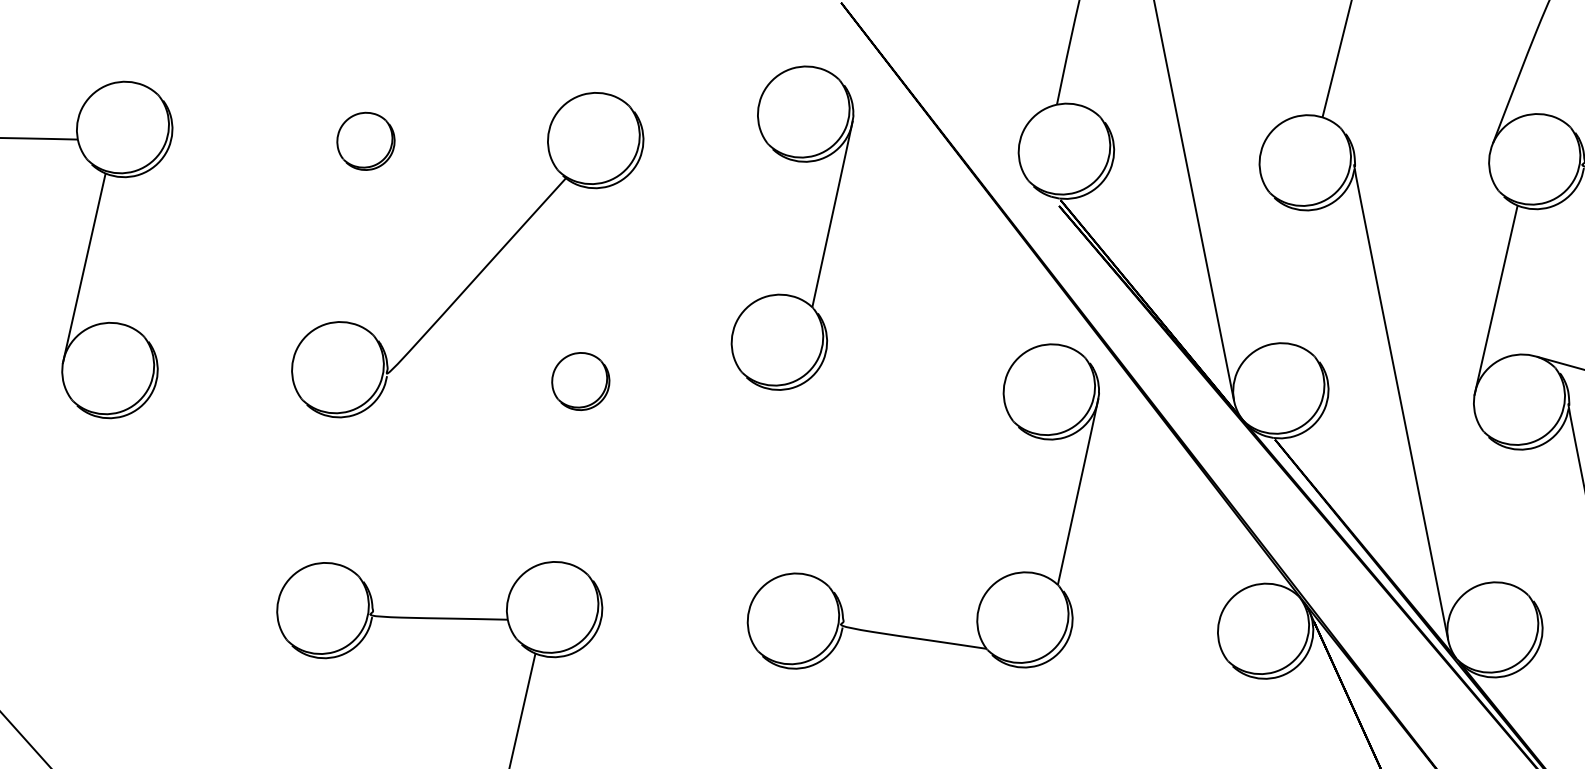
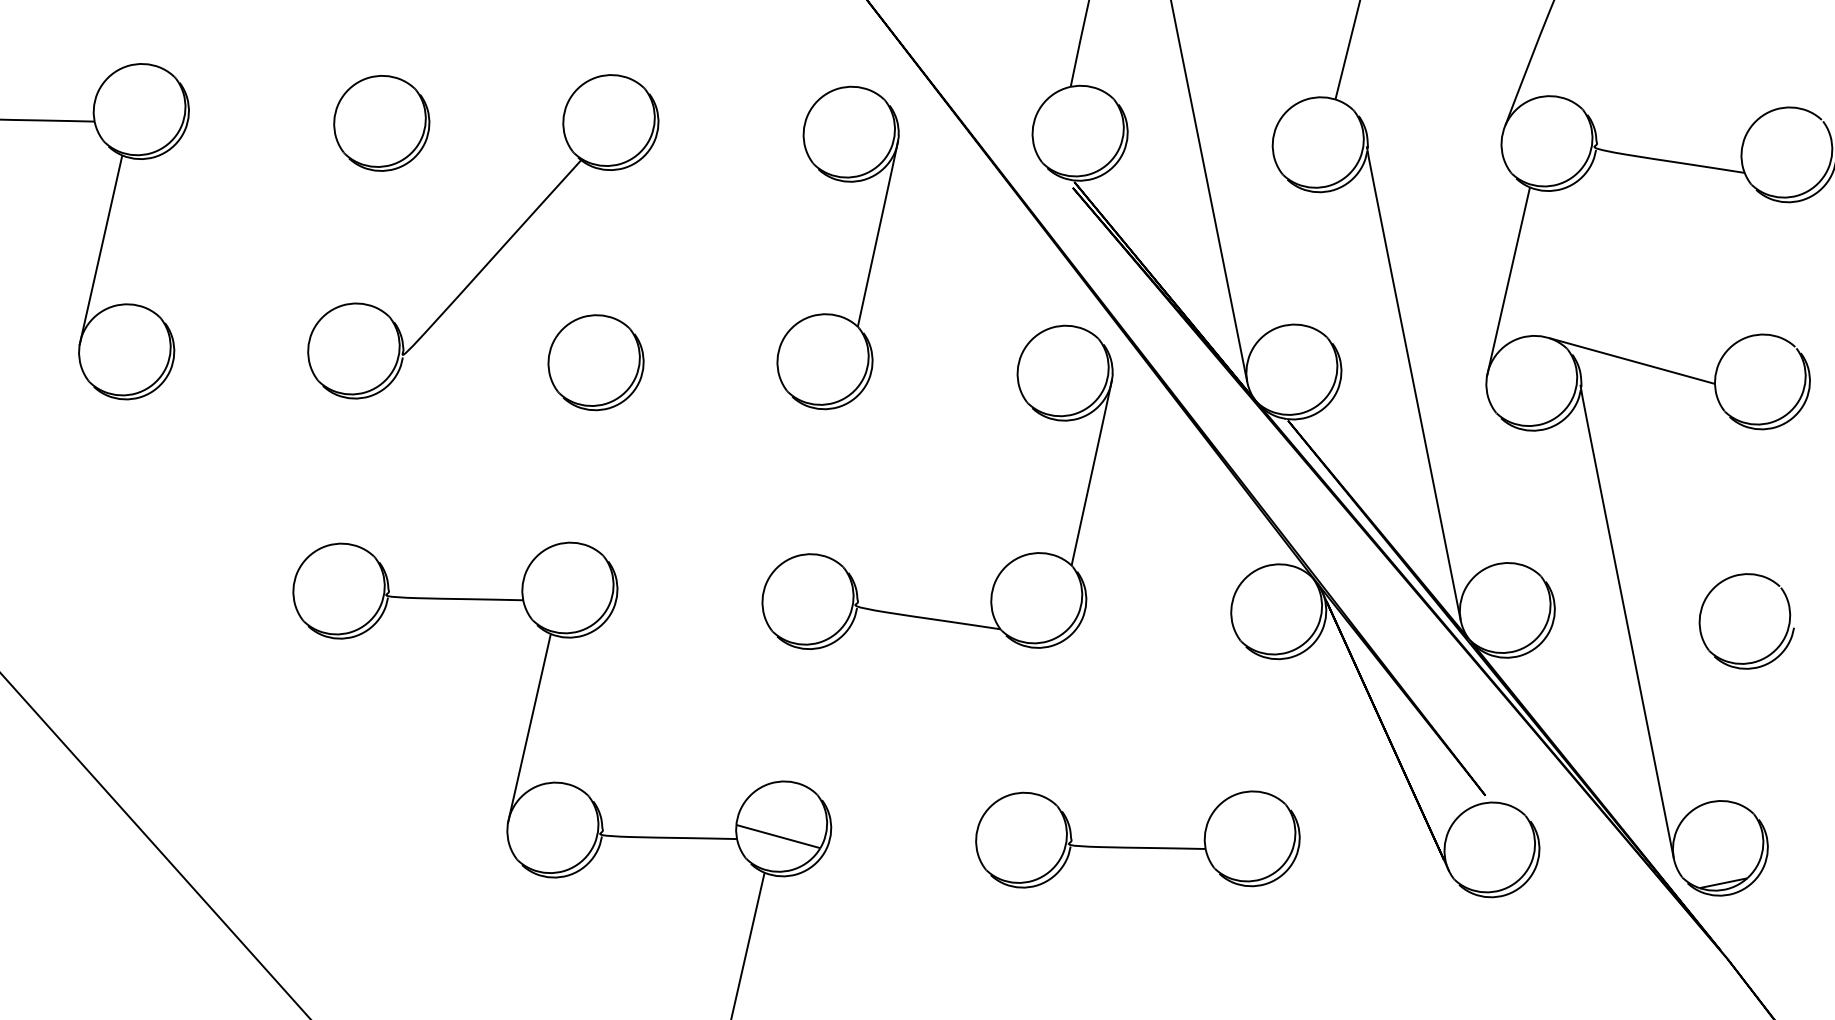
part: (365, 141) -> (381, 123), size x1.67
part: (827, 233) -> (872, 253), moved
part: (580, 381) -> (595, 362), size x1.67

